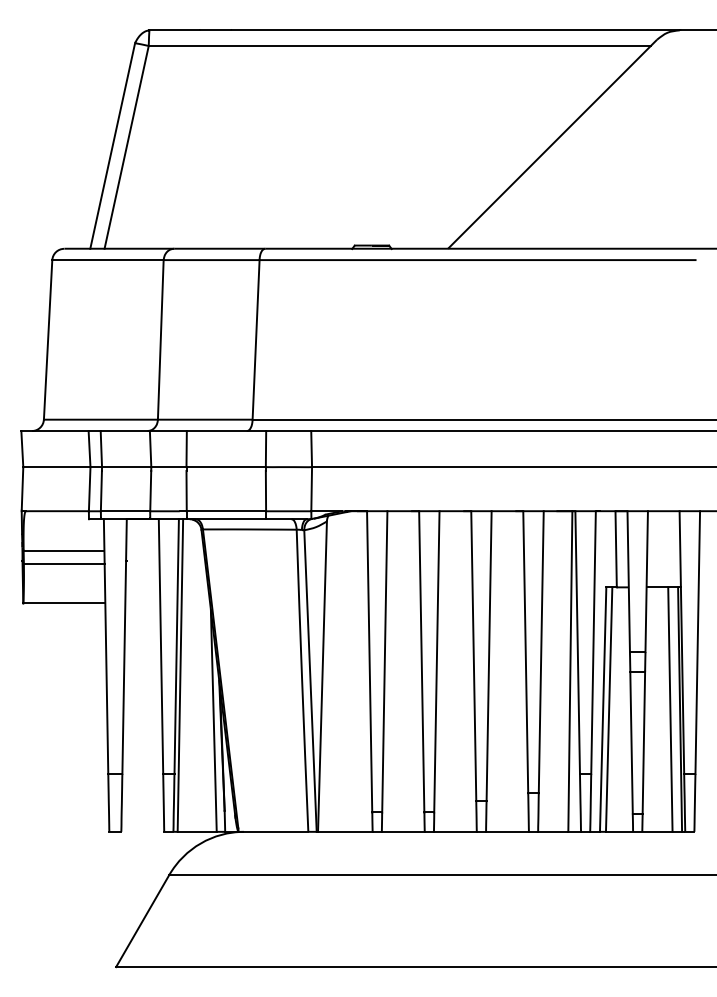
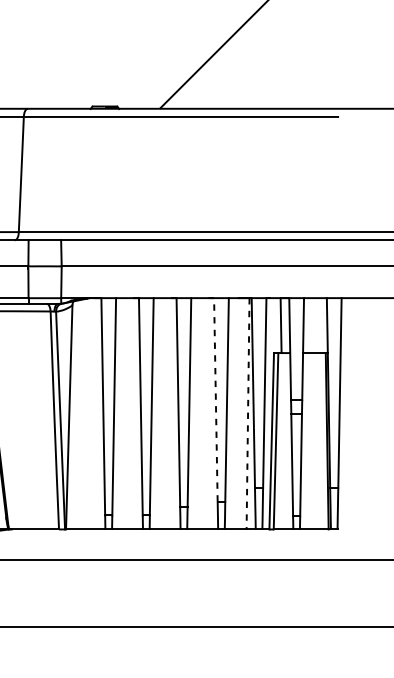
line: (525, 652) -> (215, 400), solid -> dashed
line: (570, 672) -> (248, 414), solid -> dashed
line: (670, 709) -> (320, 441), removed

